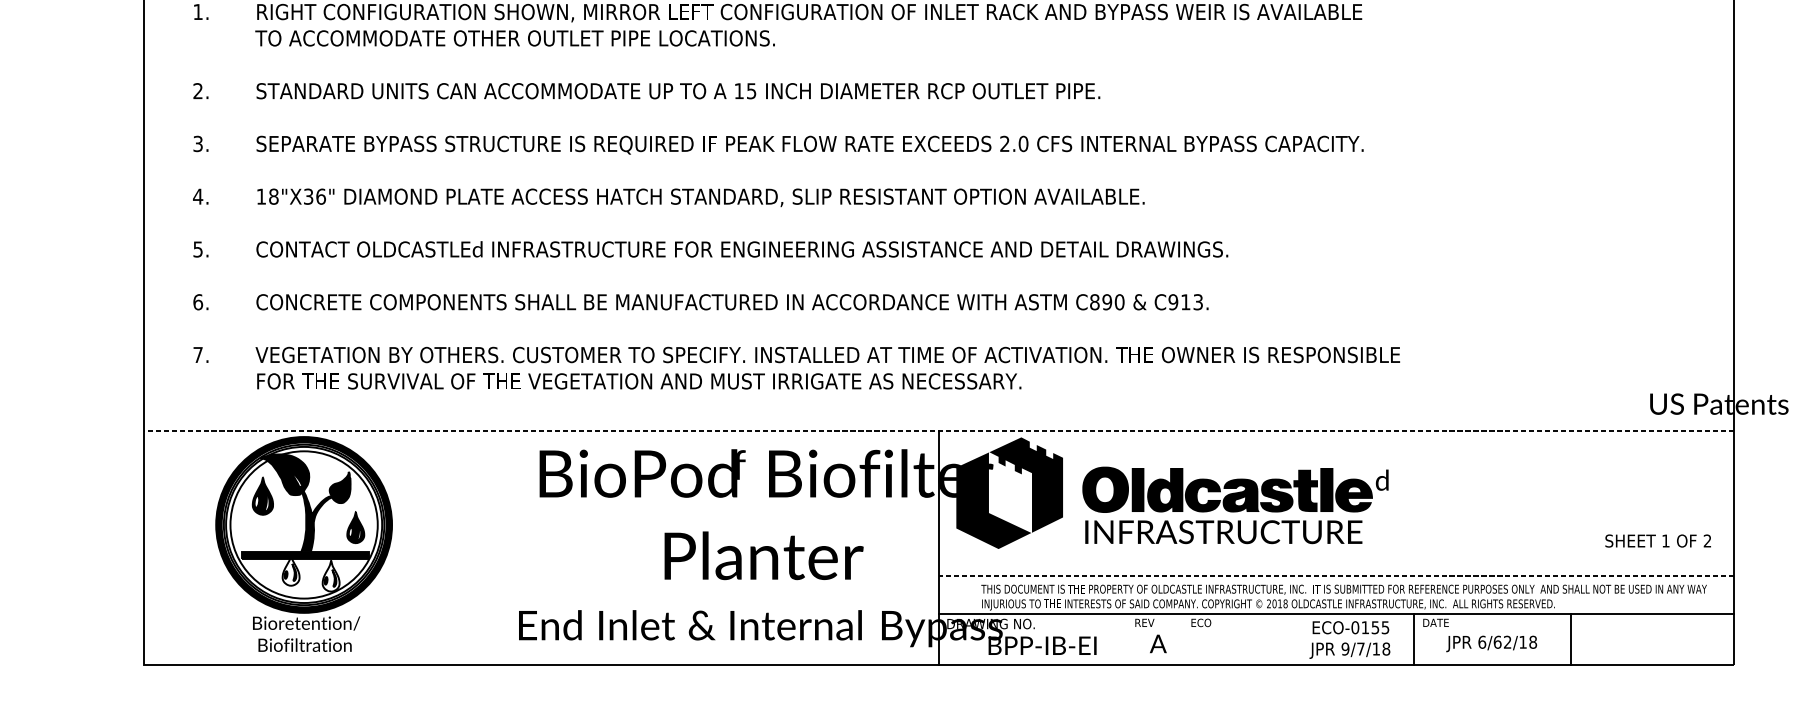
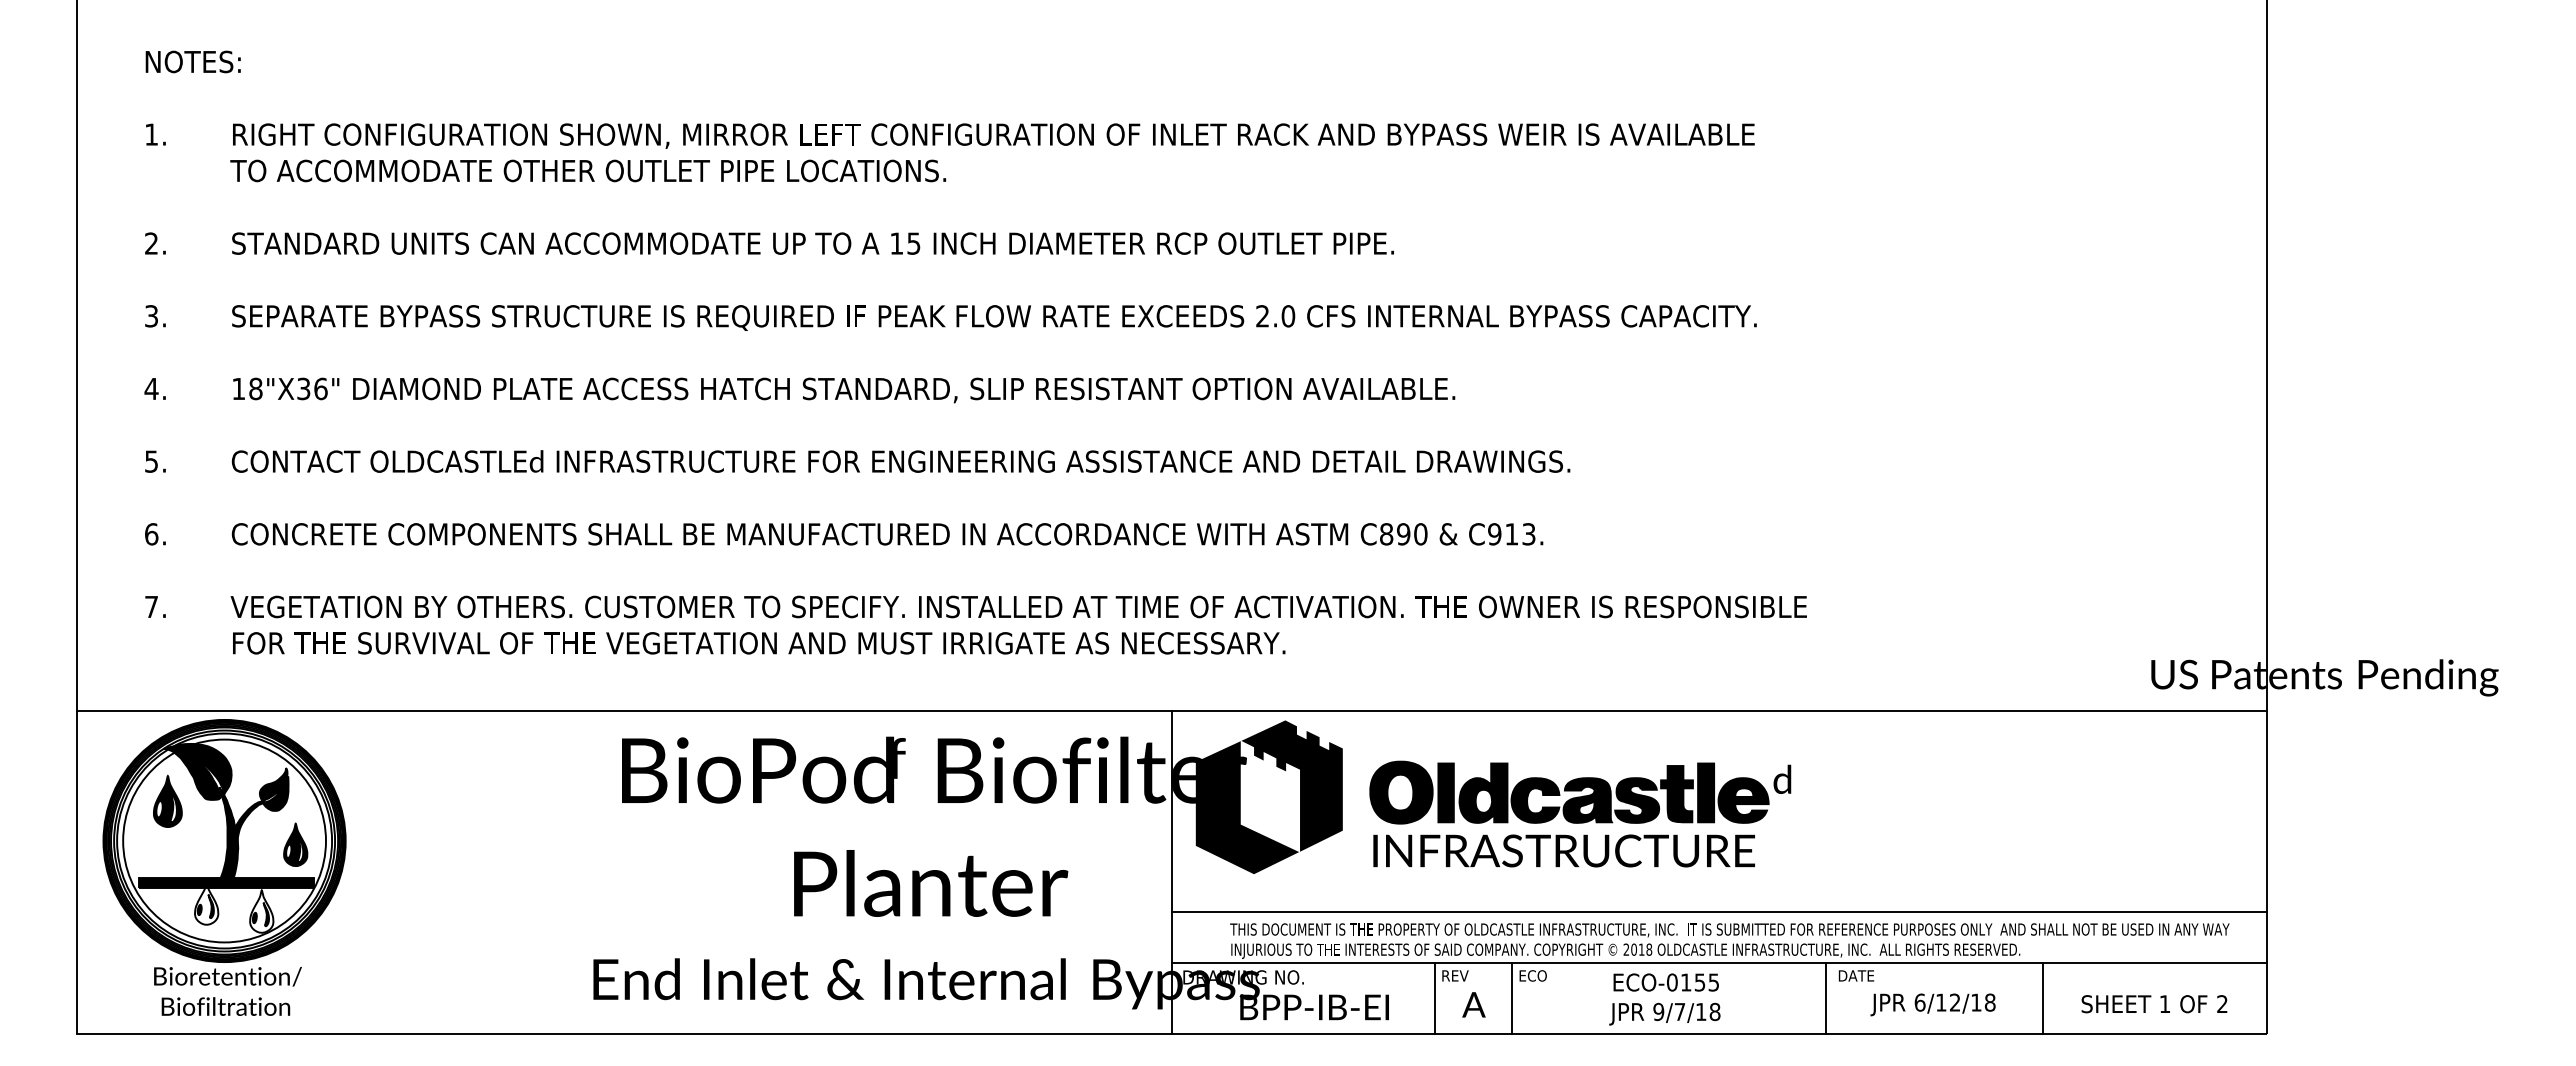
line: (939, 430) -> (1172, 711), dashed -> solid
text: (1658, 541) -> (2154, 1004), moved
part: (304, 544) -> (224, 867), moved
line: (1336, 576) -> (1719, 911), dashed -> solid
line: (1129, 639) -> (1434, 998), added
line: (1185, 639) -> (1511, 998), added
text: (1349, 640) -> (1664, 999), moved
text: (1497, 642) -> (1941, 1002), 6/62/18 -> 6/12/18

